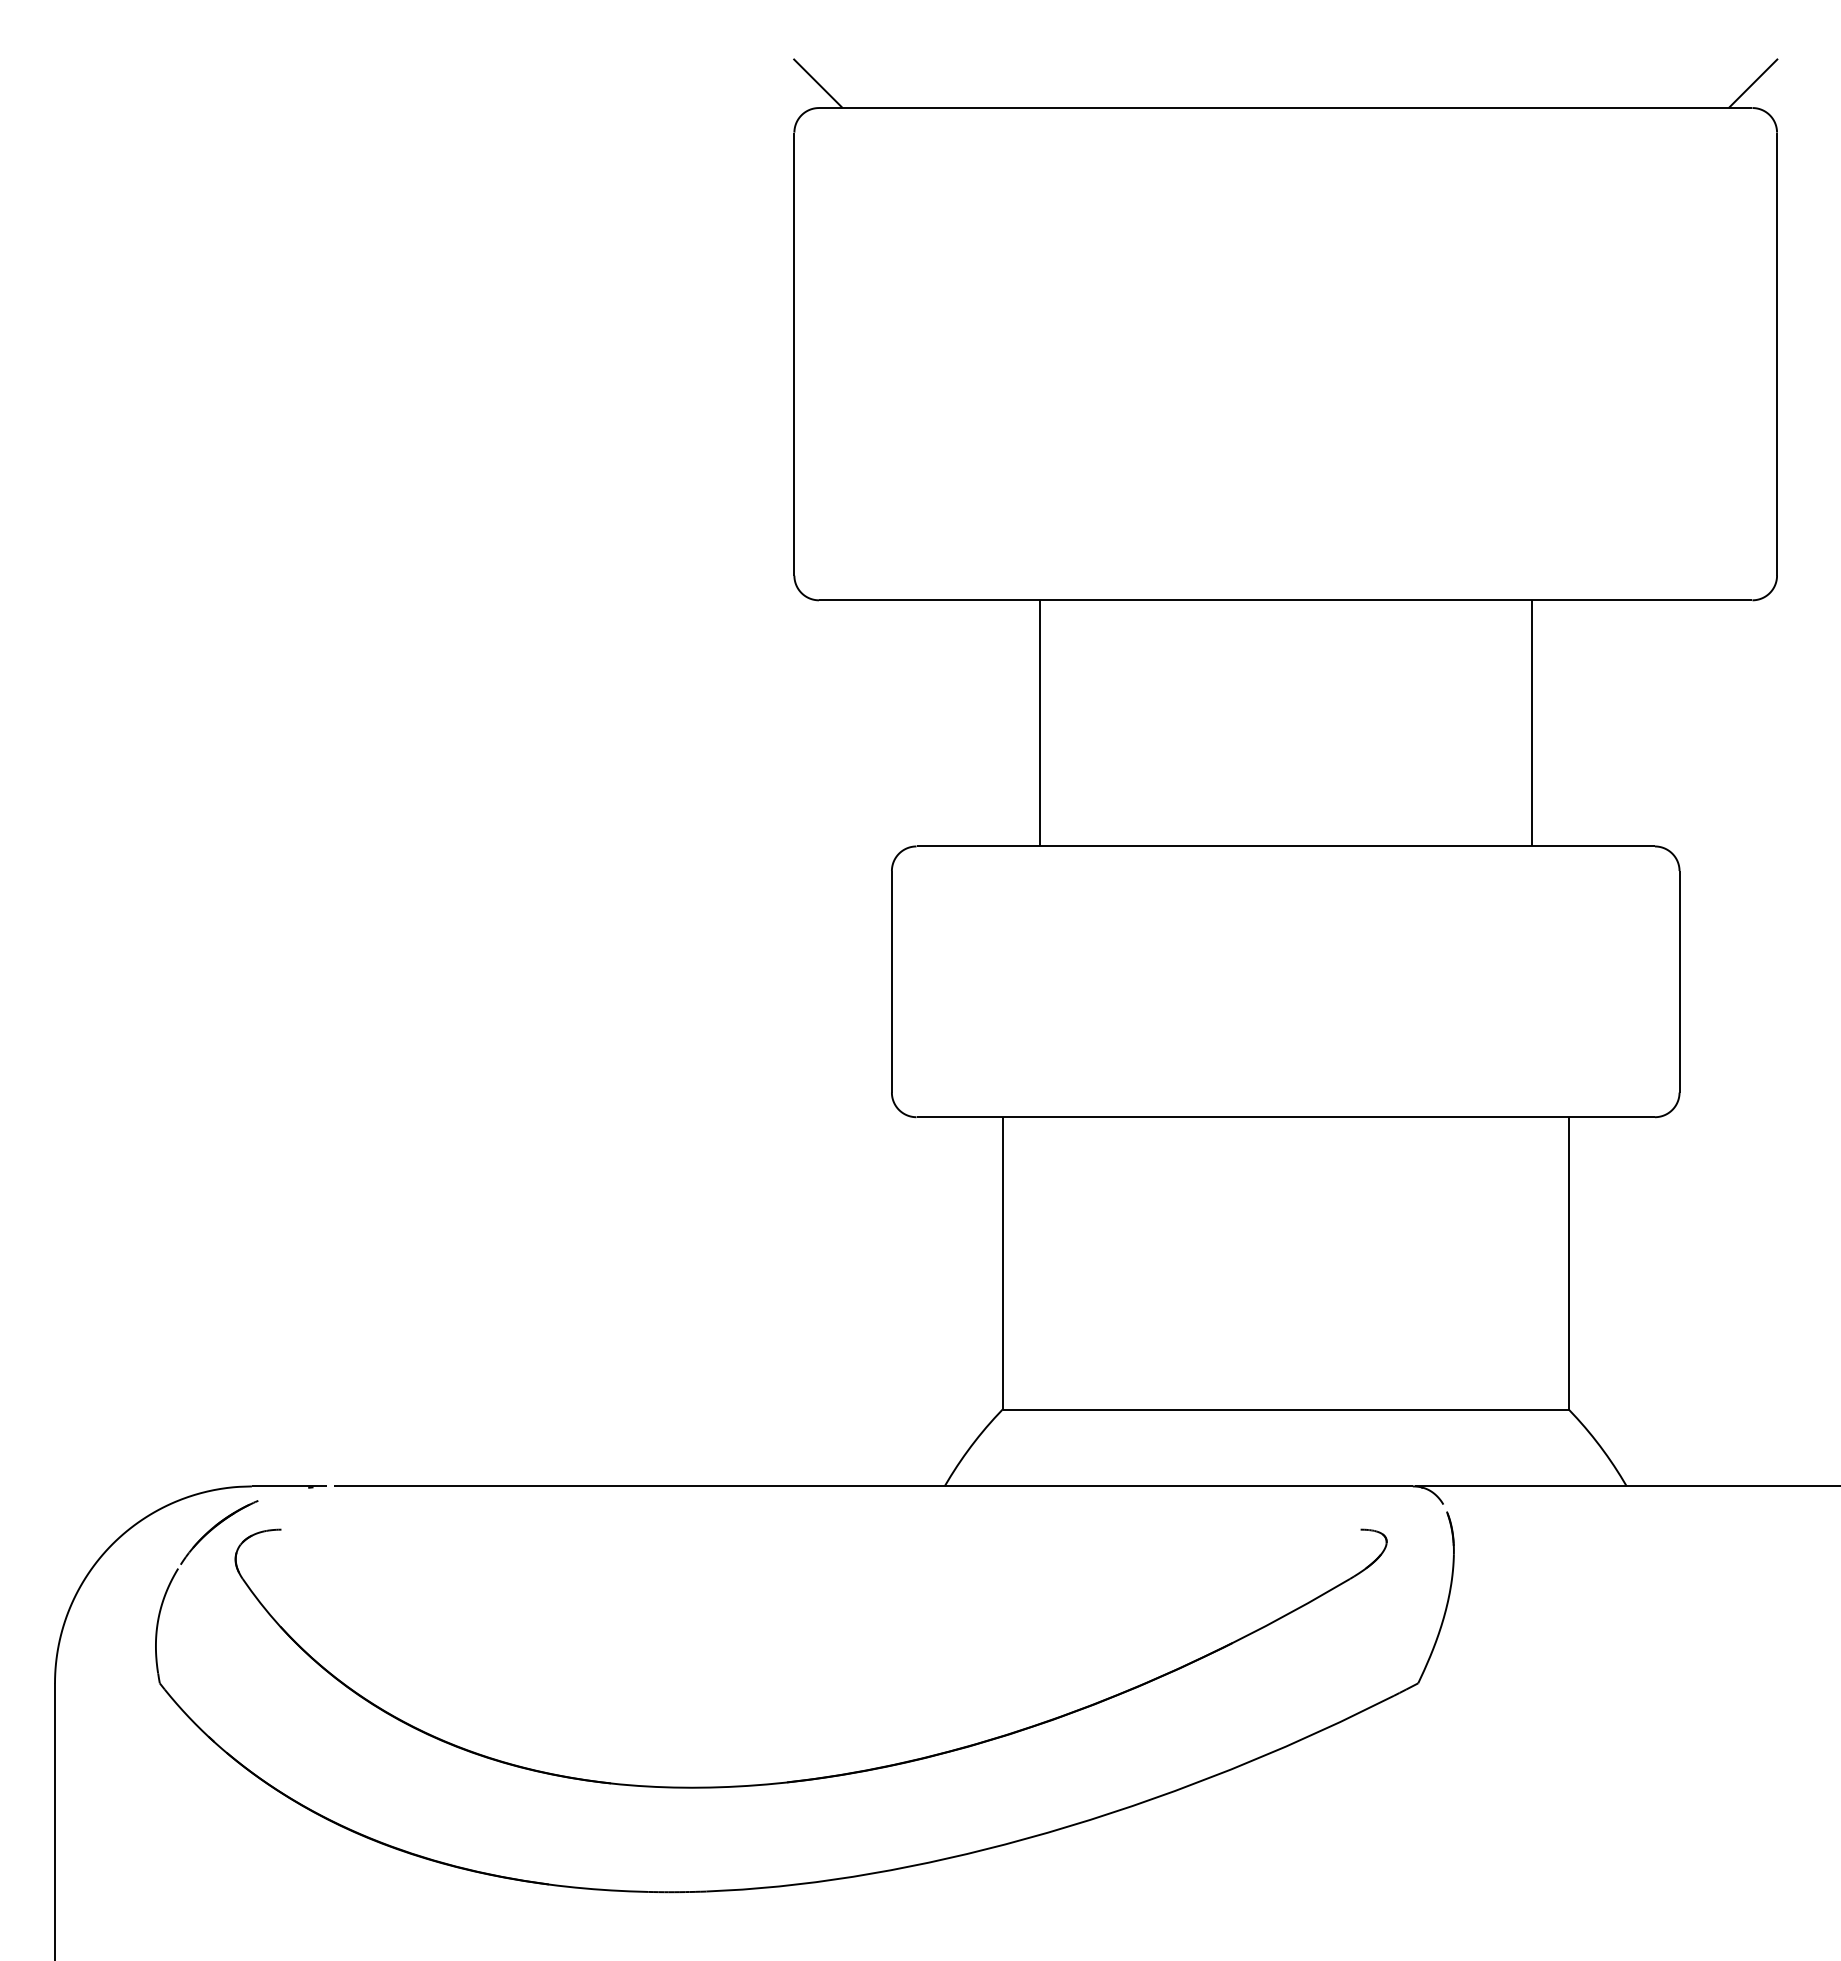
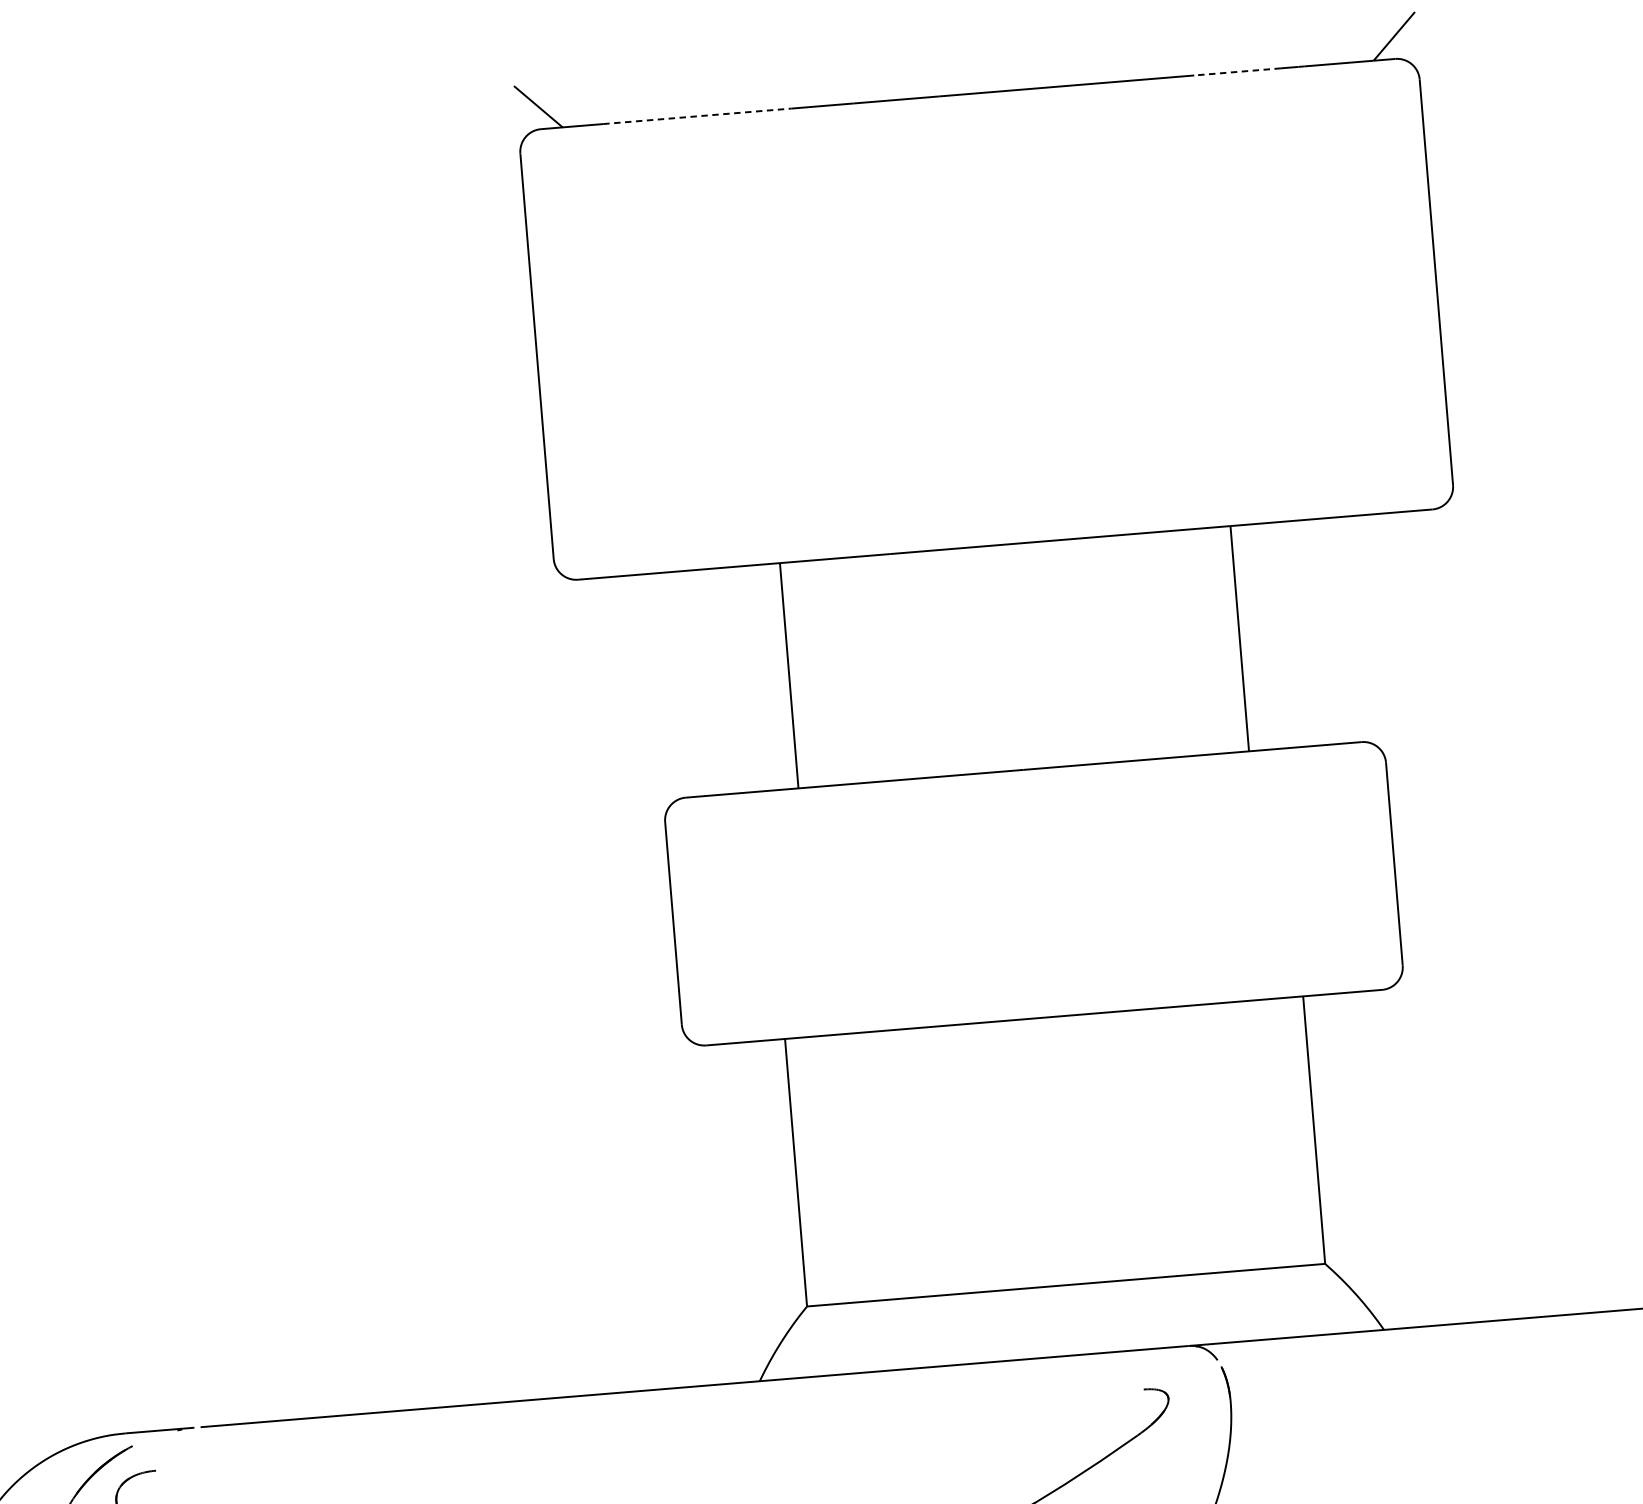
line: (989, 108) -> (697, 116), solid -> dashed
line: (1579, 108) -> (1237, 72), solid -> dashed

